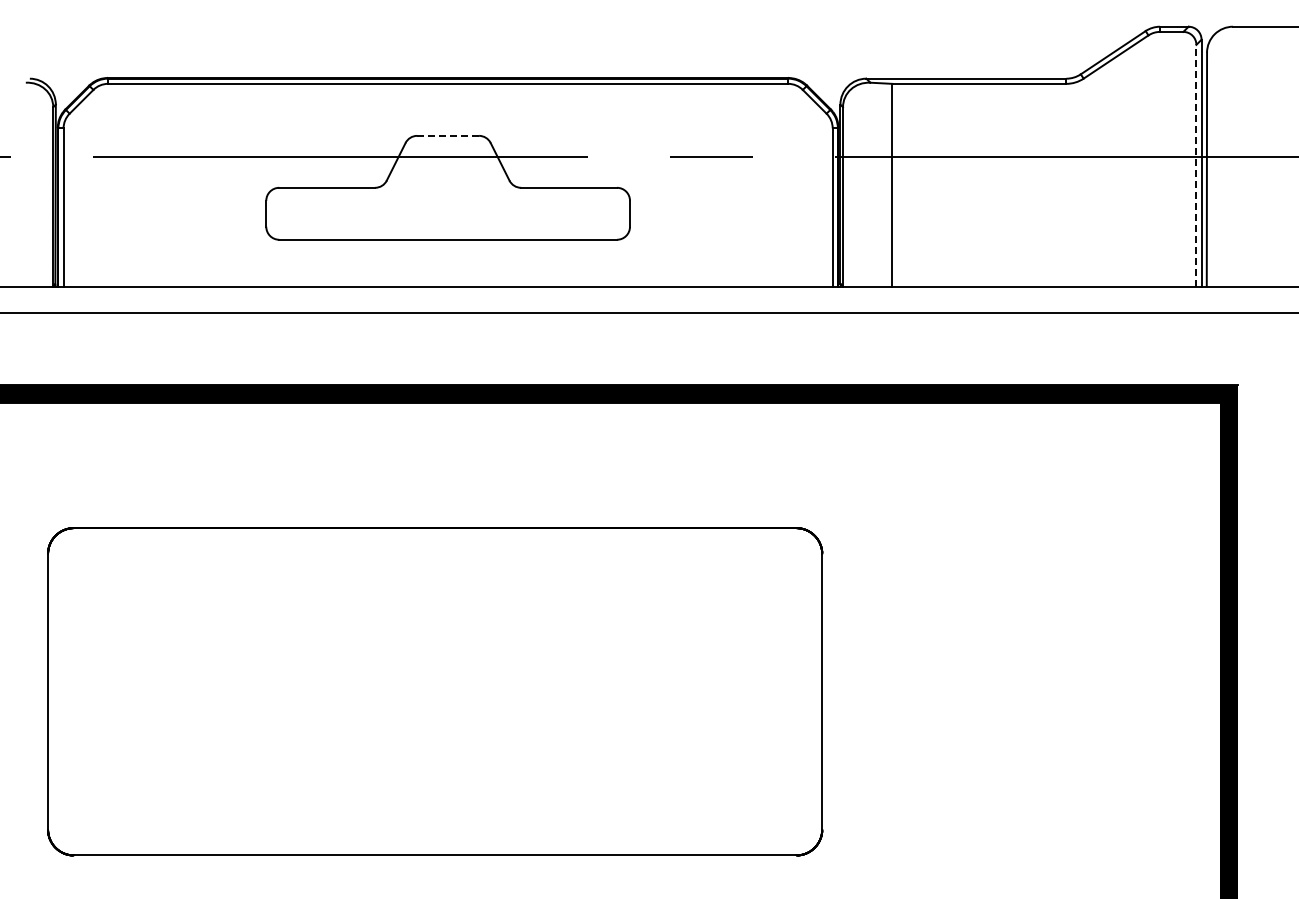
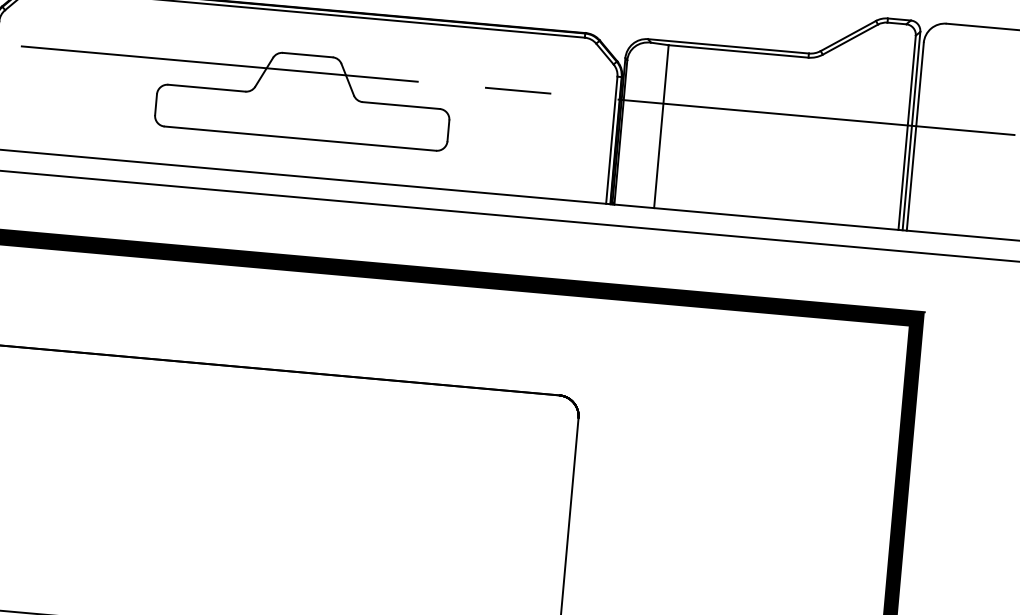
line: (448, 135) -> (308, 54), dashed -> solid
line: (1196, 165) -> (907, 132), dashed -> solid

